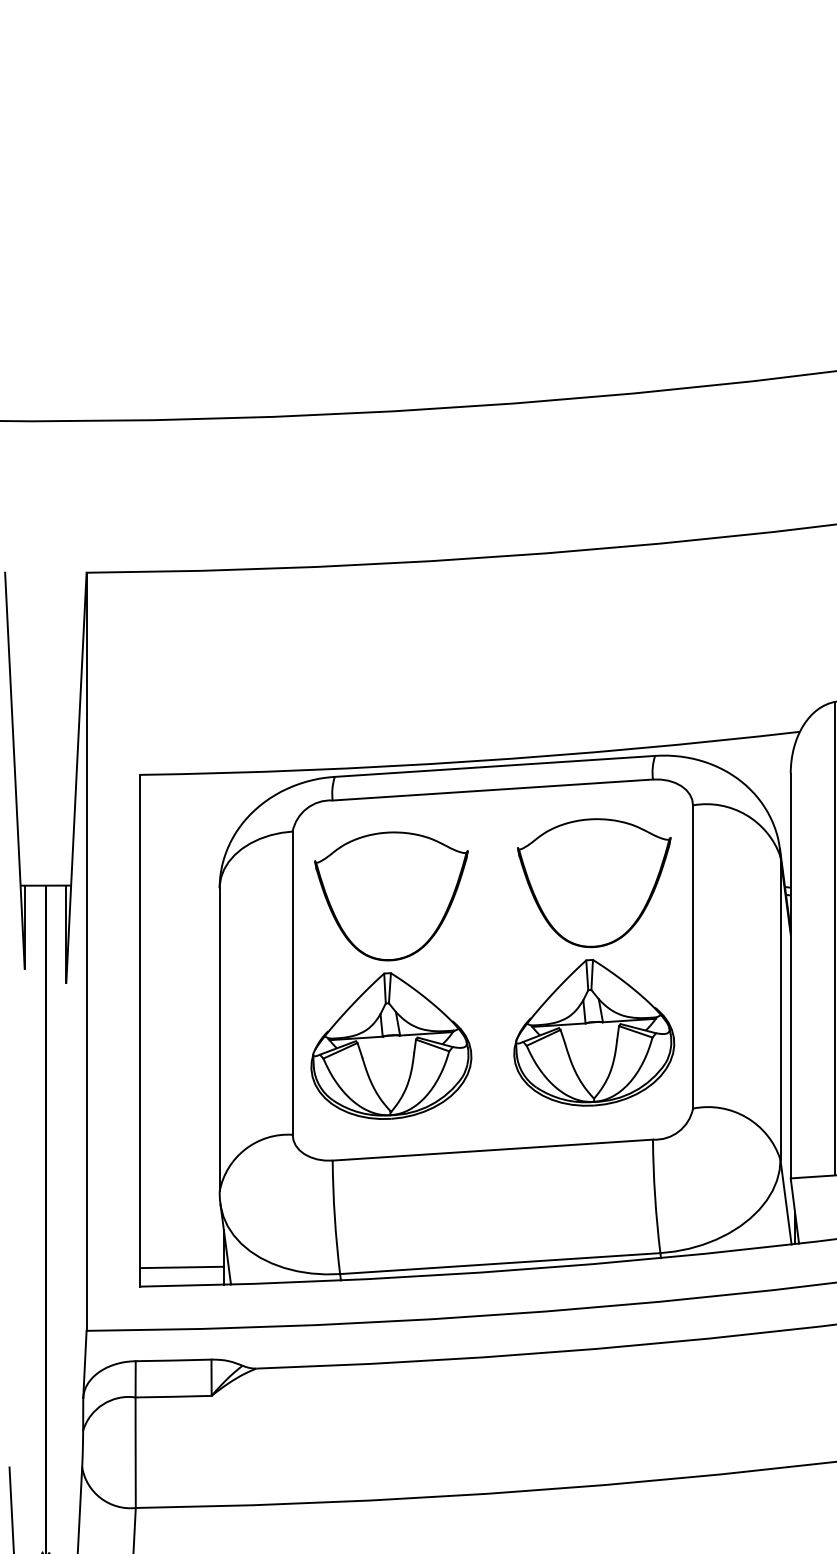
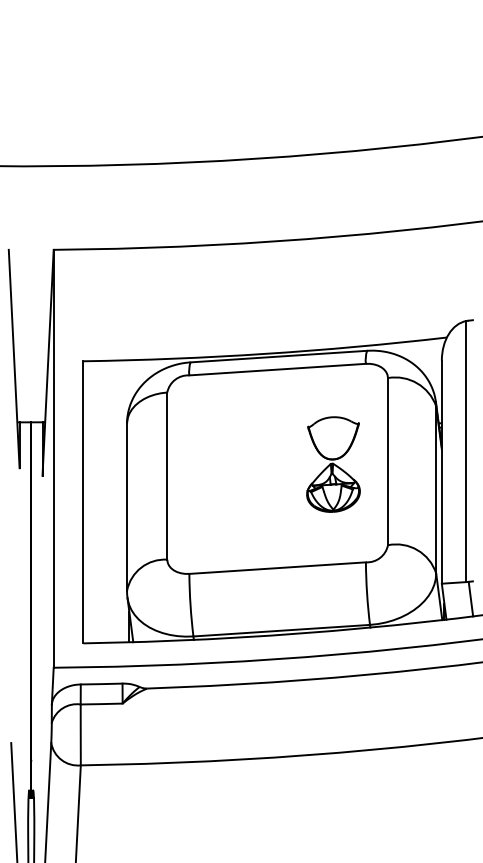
part: (594, 962) -> (333, 464), size x0.6
part: (390, 974) -> (221, 471), removed
line: (182, 1266) -> (106, 632), removed

